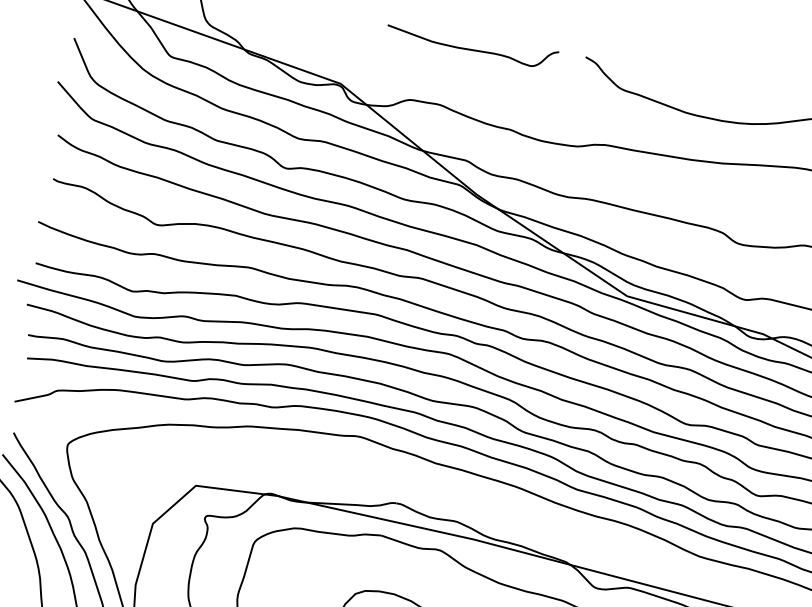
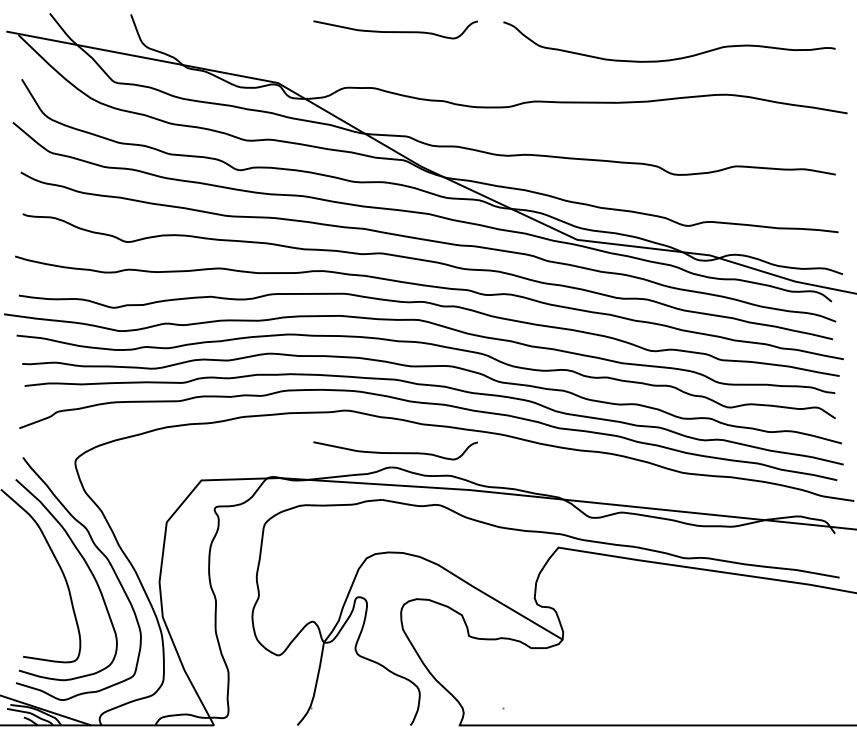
curve: (402, 488) -> (395, 452), added

